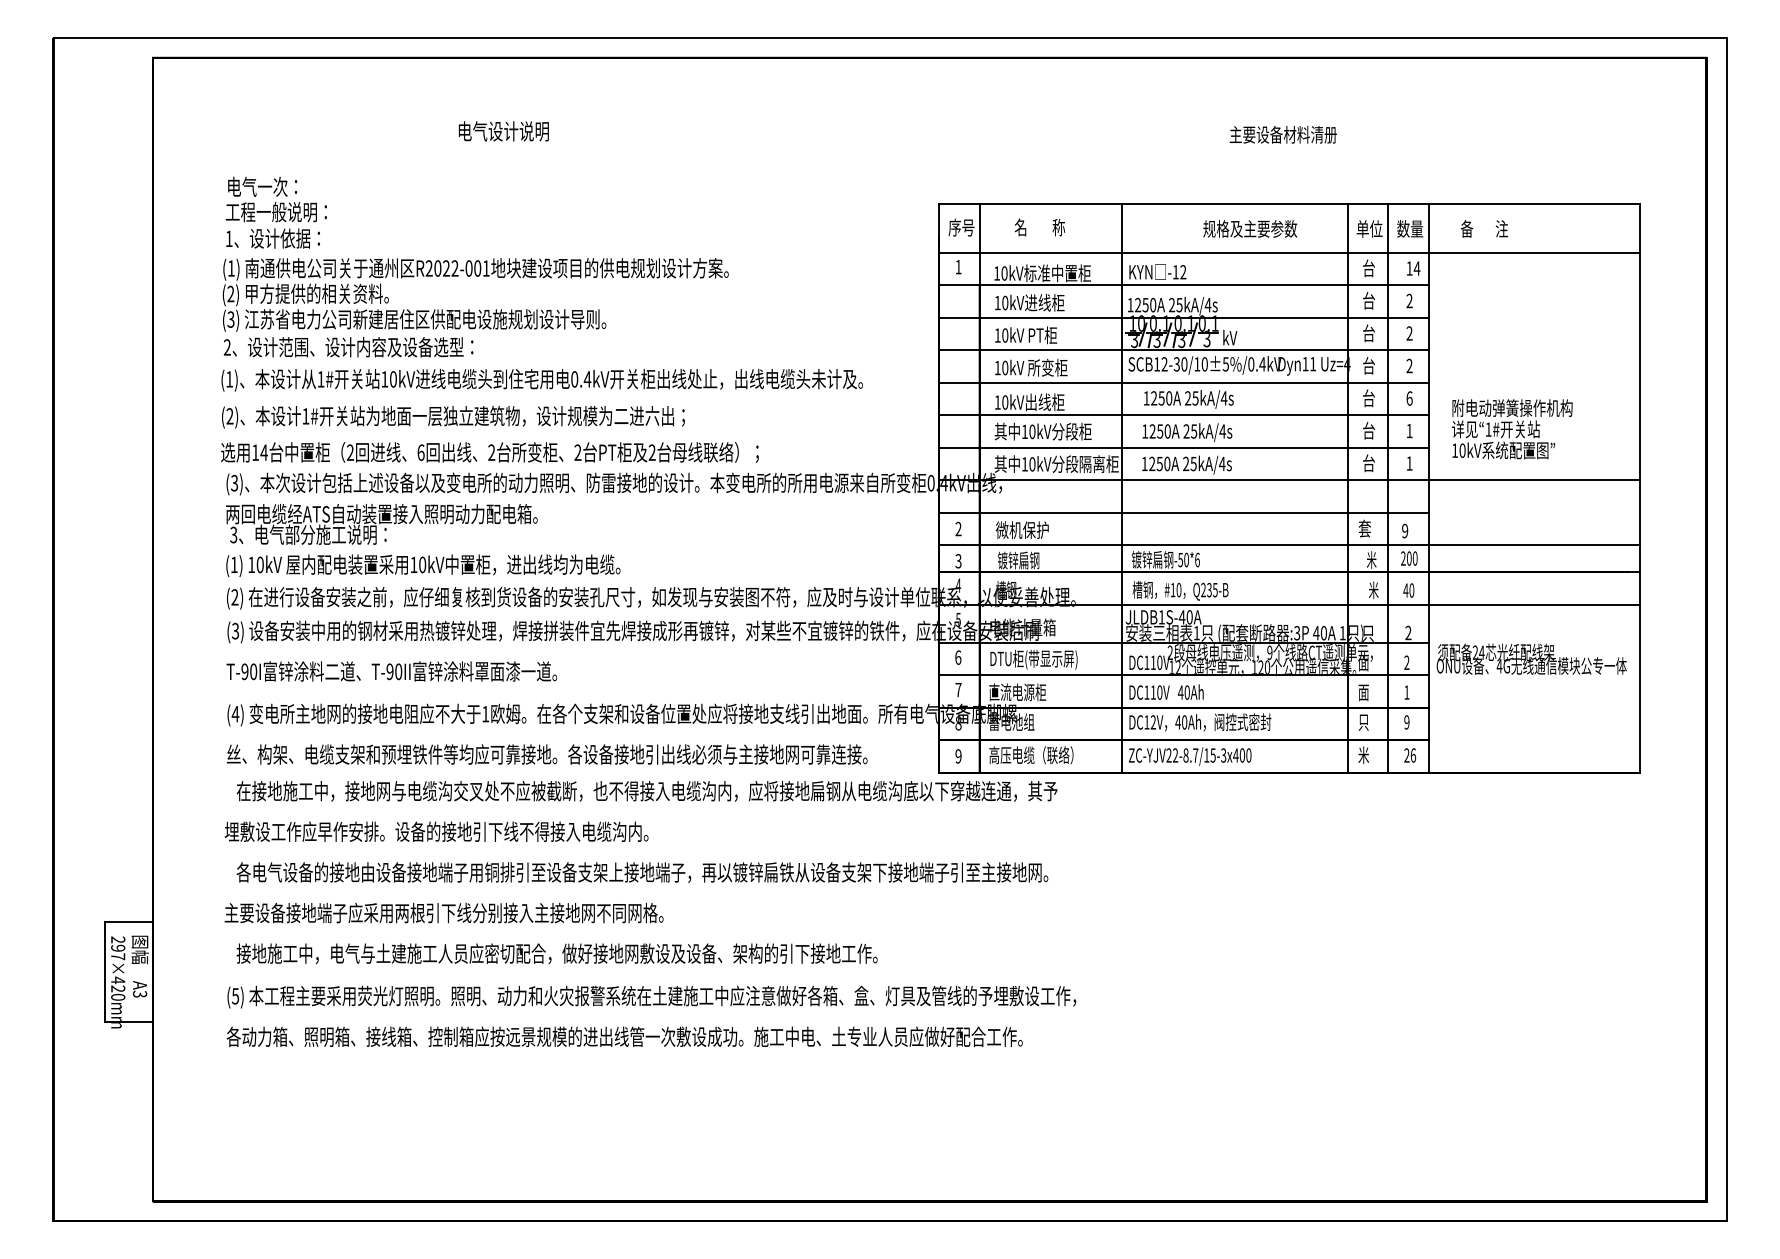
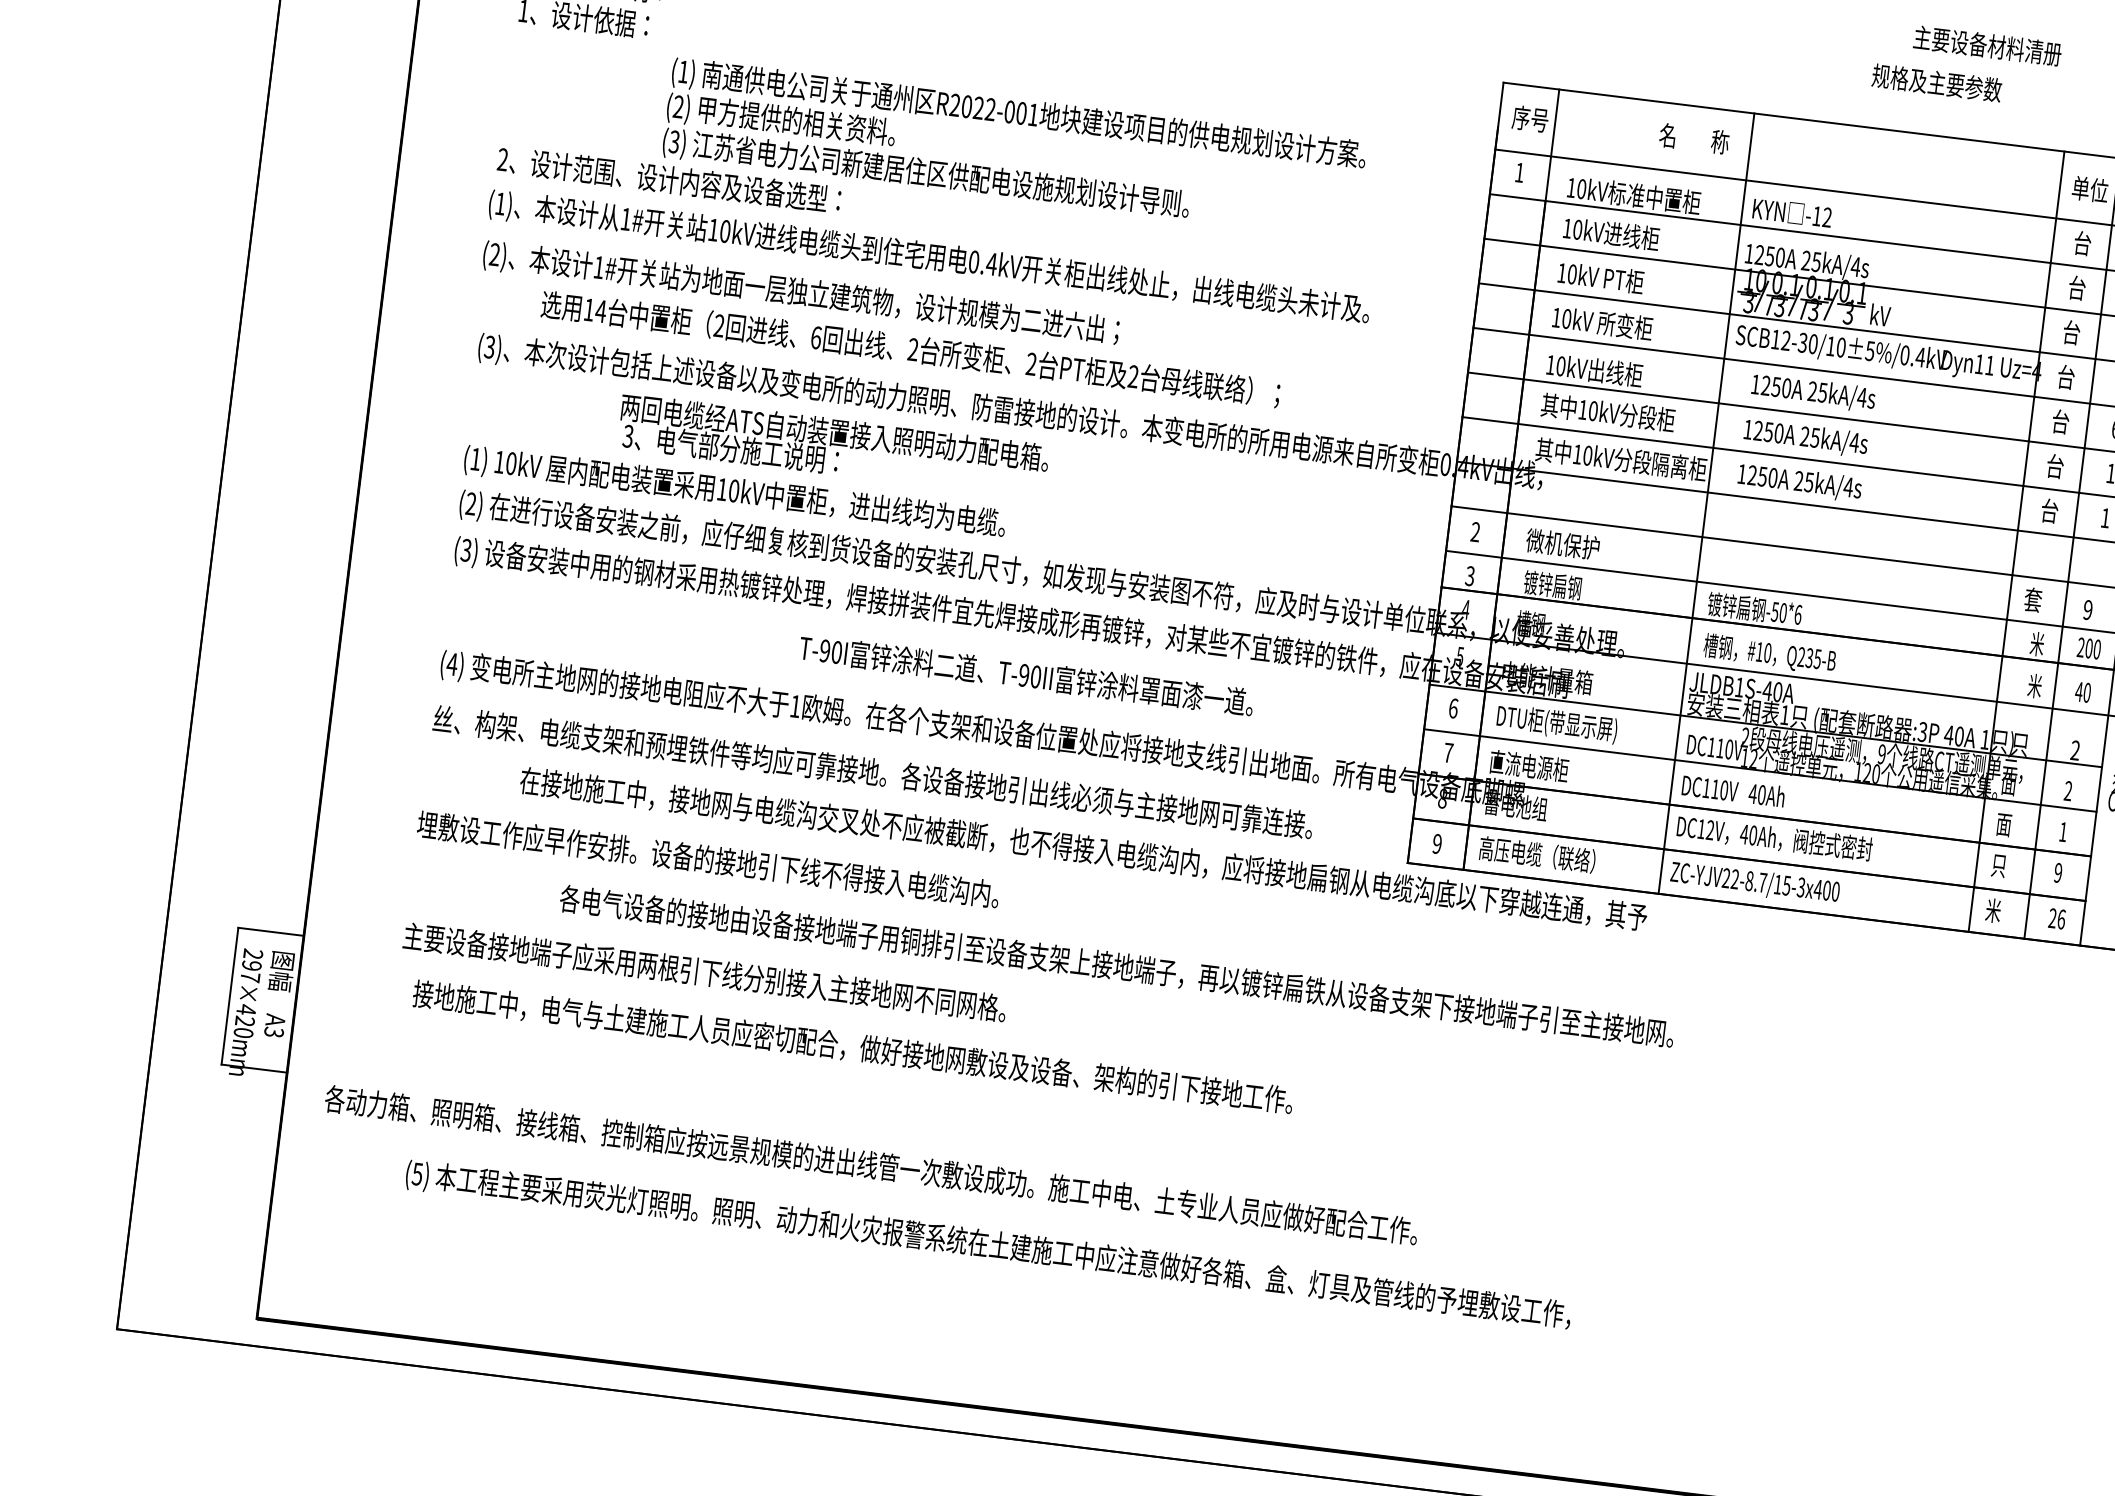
text: (1039, 227) -> (1693, 138), moved
text: (1250, 228) -> (1937, 82), moved
text: (475, 294) -> (1014, 148), moved
text: (489, 452) -> (910, 349), moved
text: (381, 524) -> (832, 446), moved
text: (391, 671) -> (1026, 675), moved
text: (646, 791) -> (1082, 849), moved
text: (642, 872) -> (1117, 966), moved
text: (651, 996) -> (988, 1244), moved
text: (624, 1036) -> (871, 1164), moved

